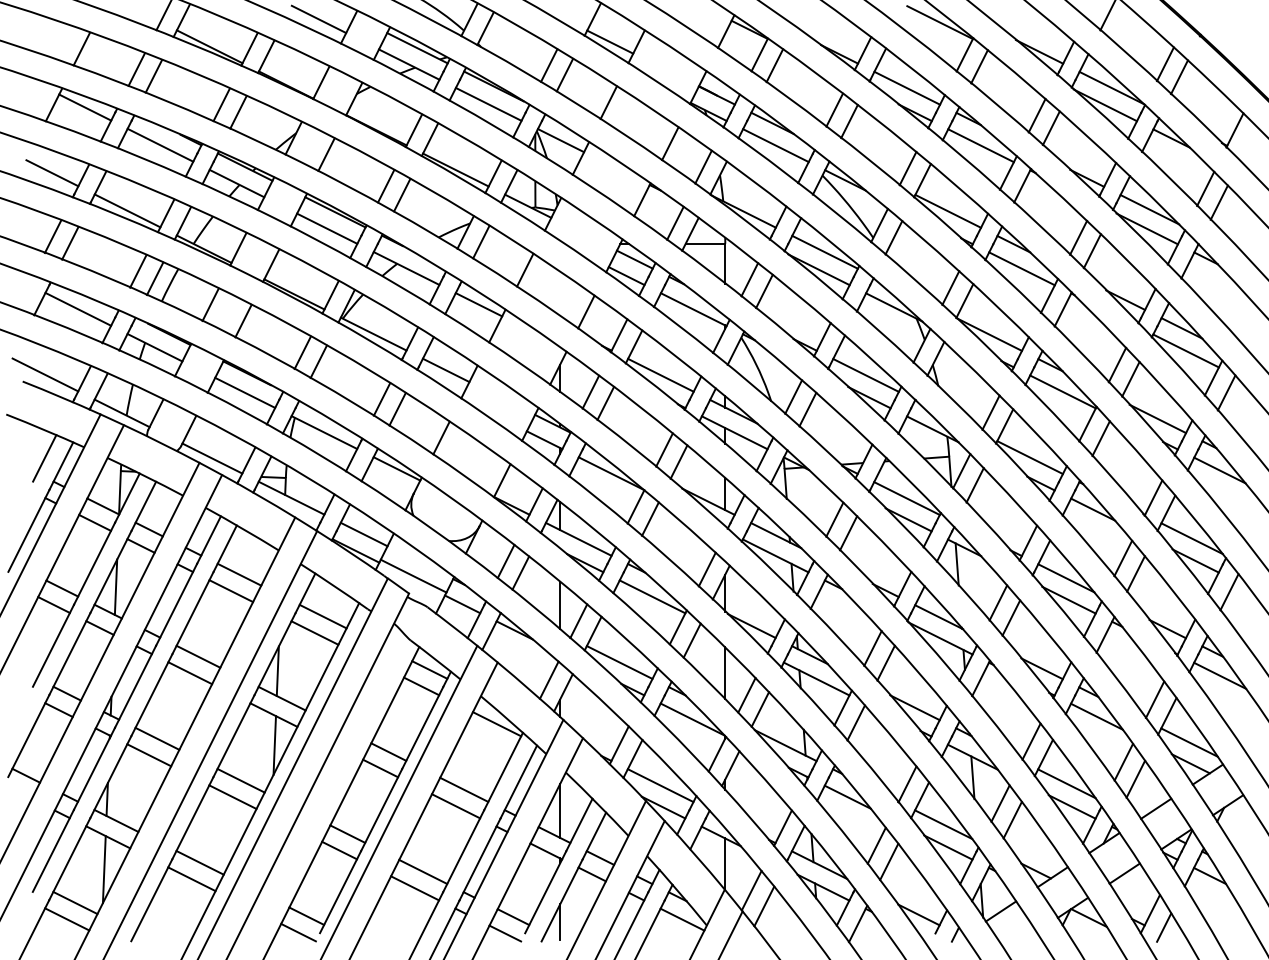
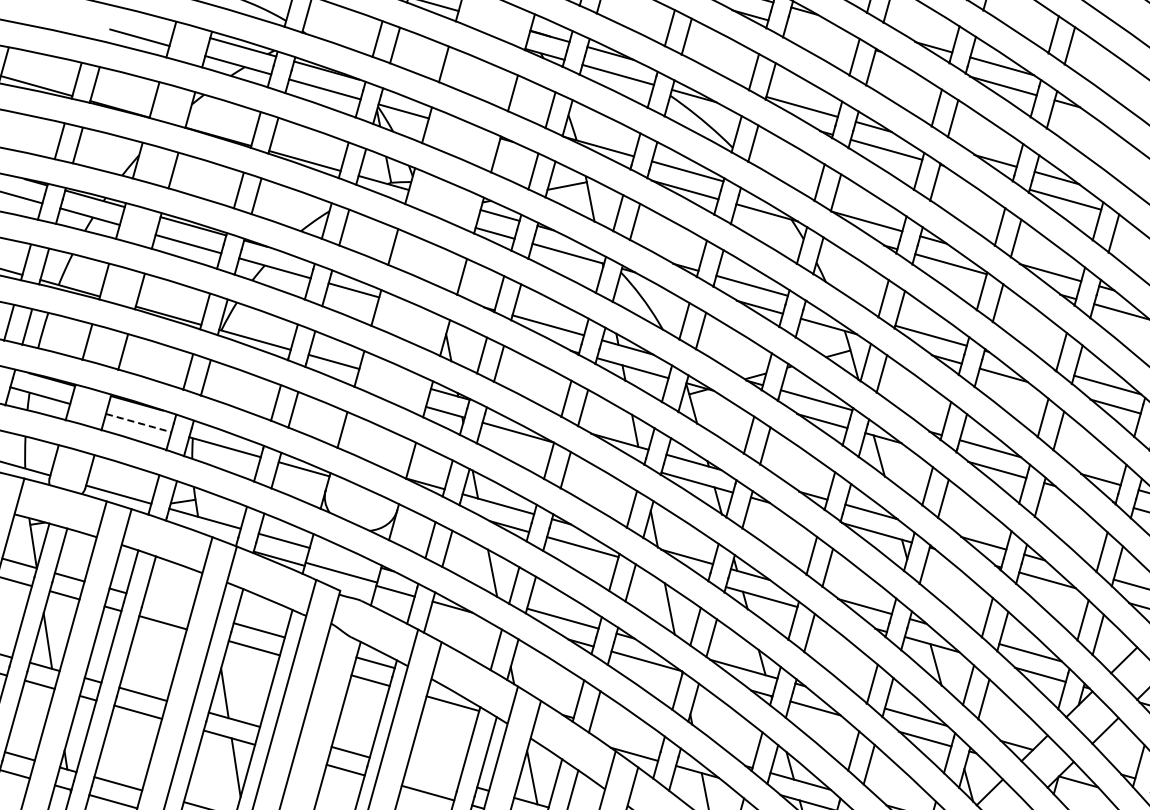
line: (980, 145) -> (821, 35), removed
line: (245, 392) -> (138, 422), solid -> dashed
line: (239, 574) -> (168, 604), removed
line: (660, 785) -> (627, 732), removed
line: (464, 789) -> (433, 774), removed

